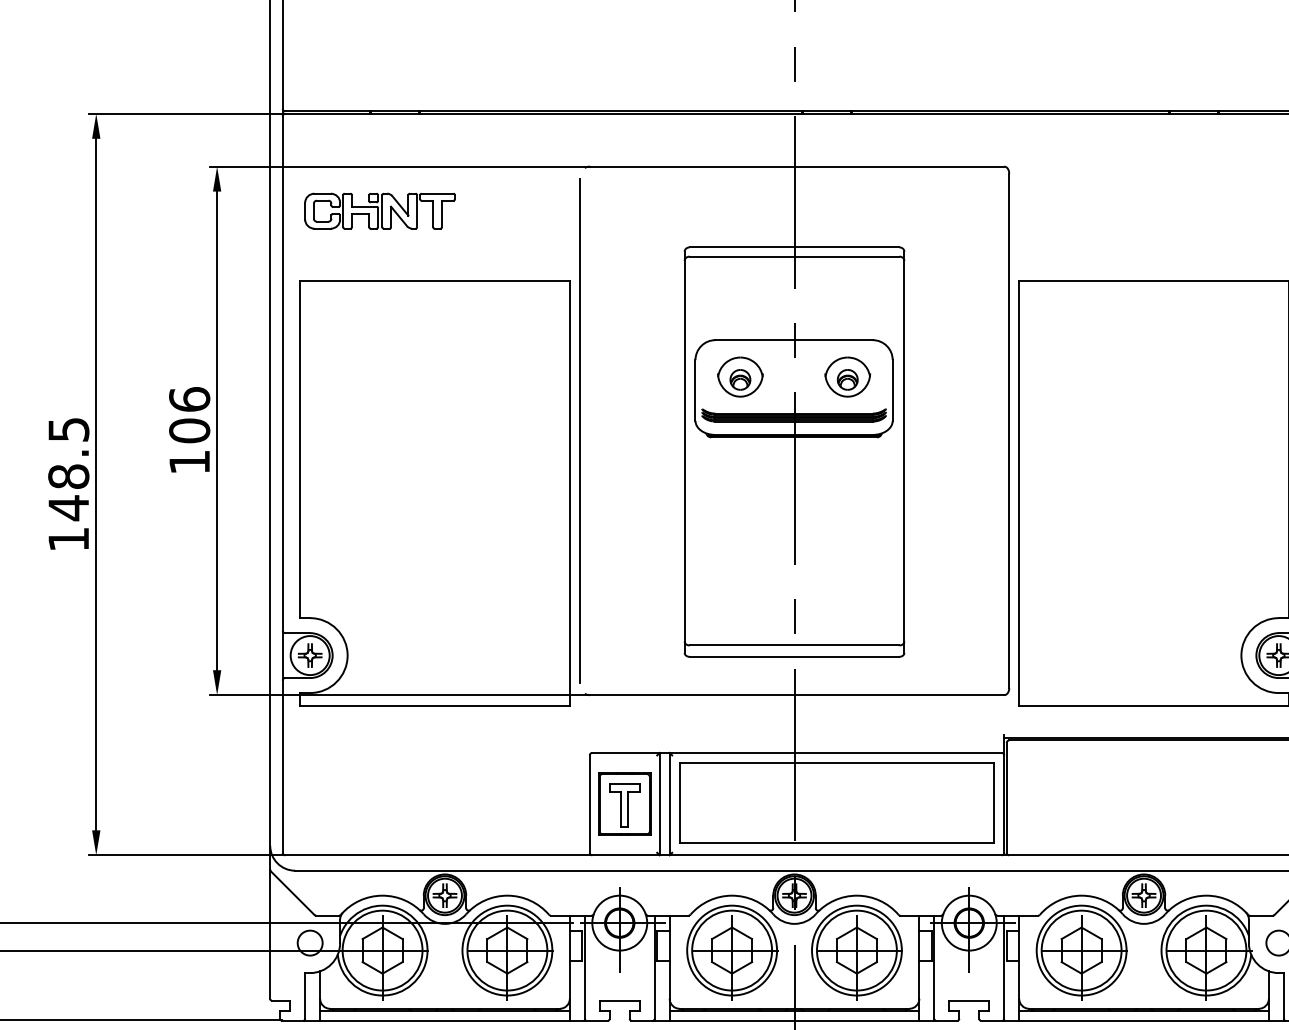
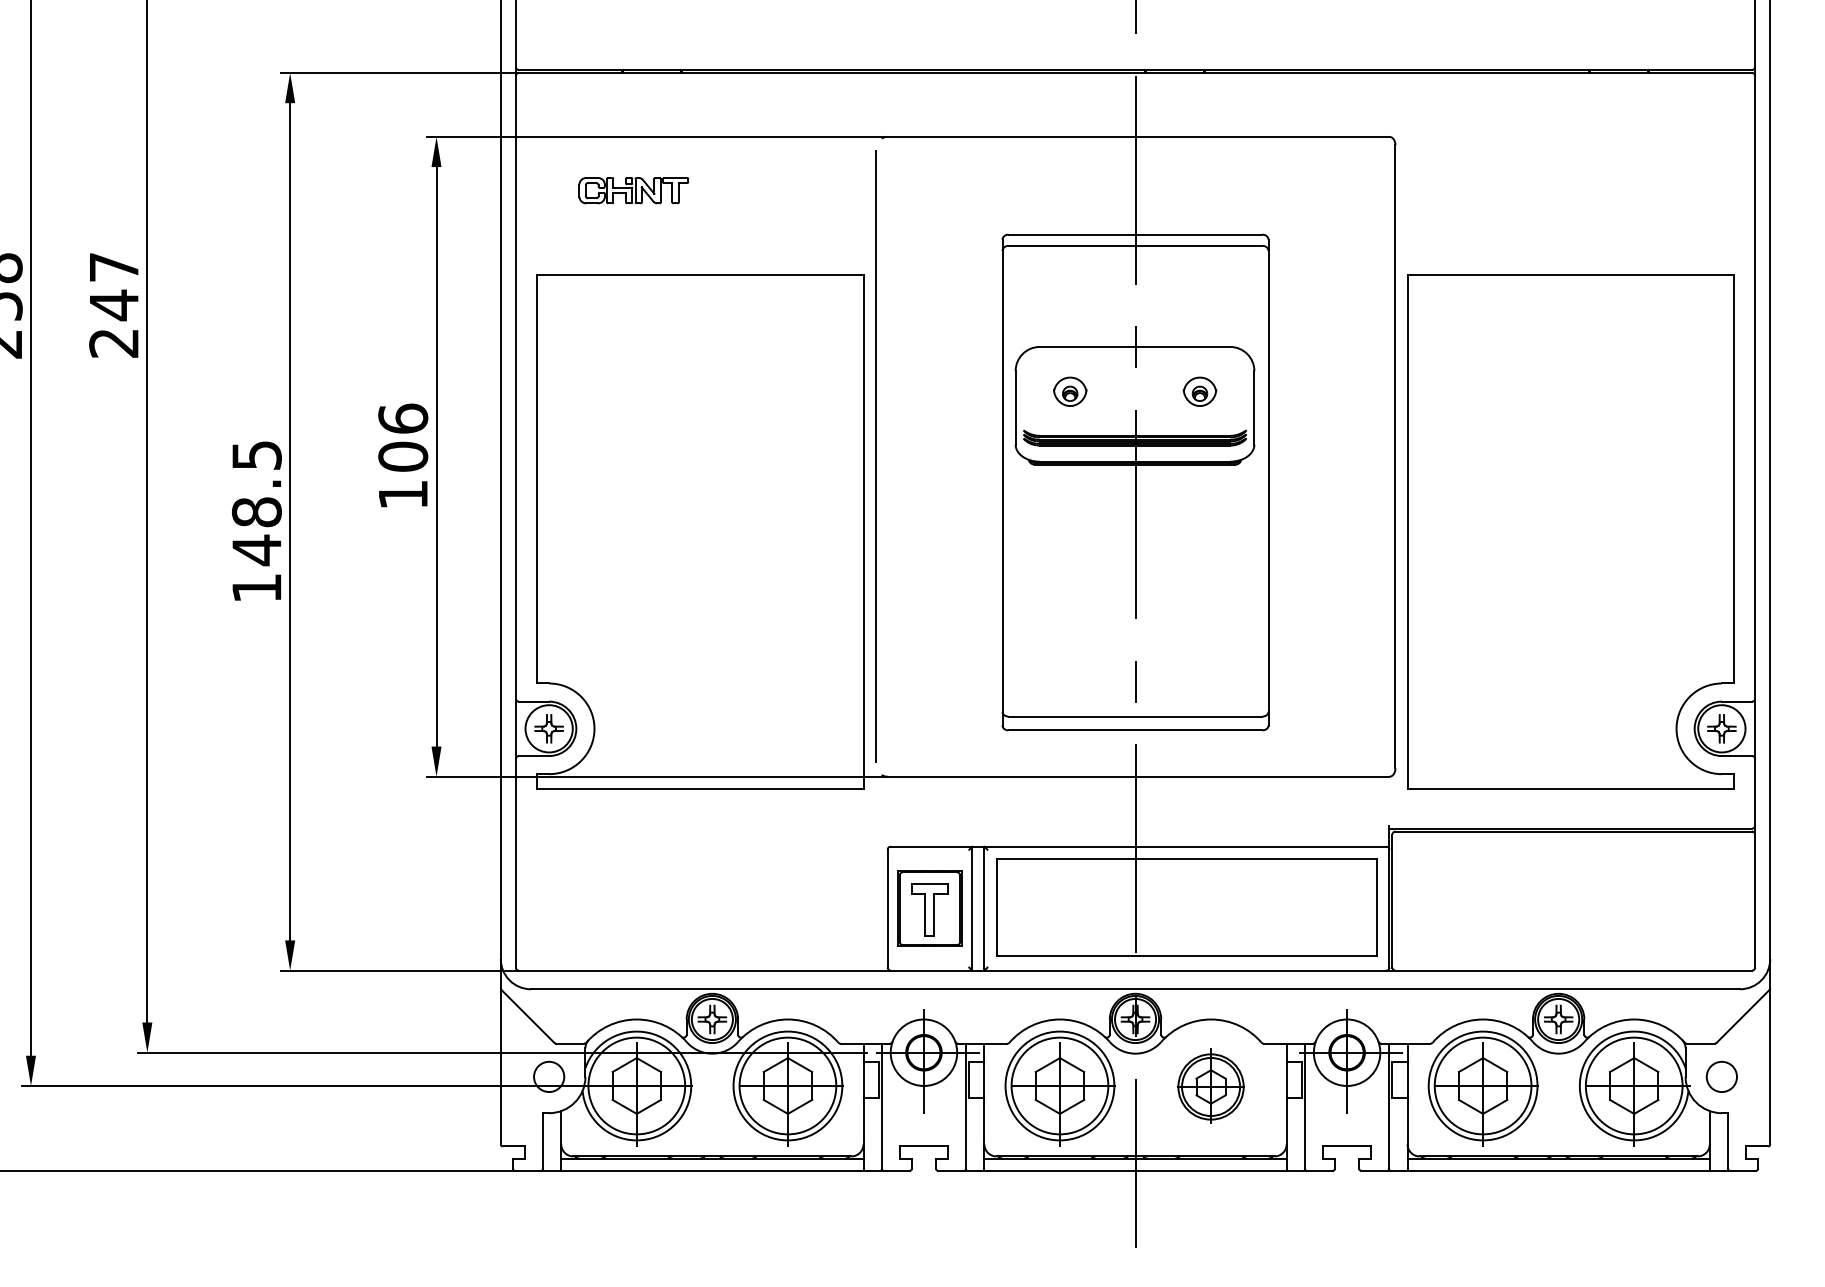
part: (379, 210) -> (633, 190), size x0.6
part: (740, 376) -> (1070, 391), size x0.6
part: (847, 376) -> (1199, 391), size x0.6
part: (856, 952) -> (1210, 1088), size x0.6

